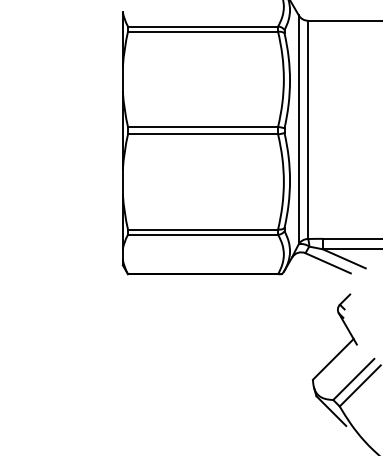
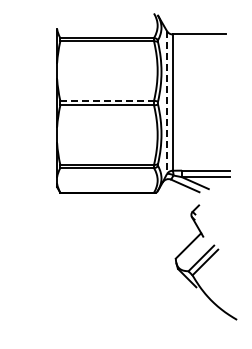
line: (203, 126) -> (107, 100), solid -> dashed
line: (298, 131) -> (166, 103), solid -> dashed

